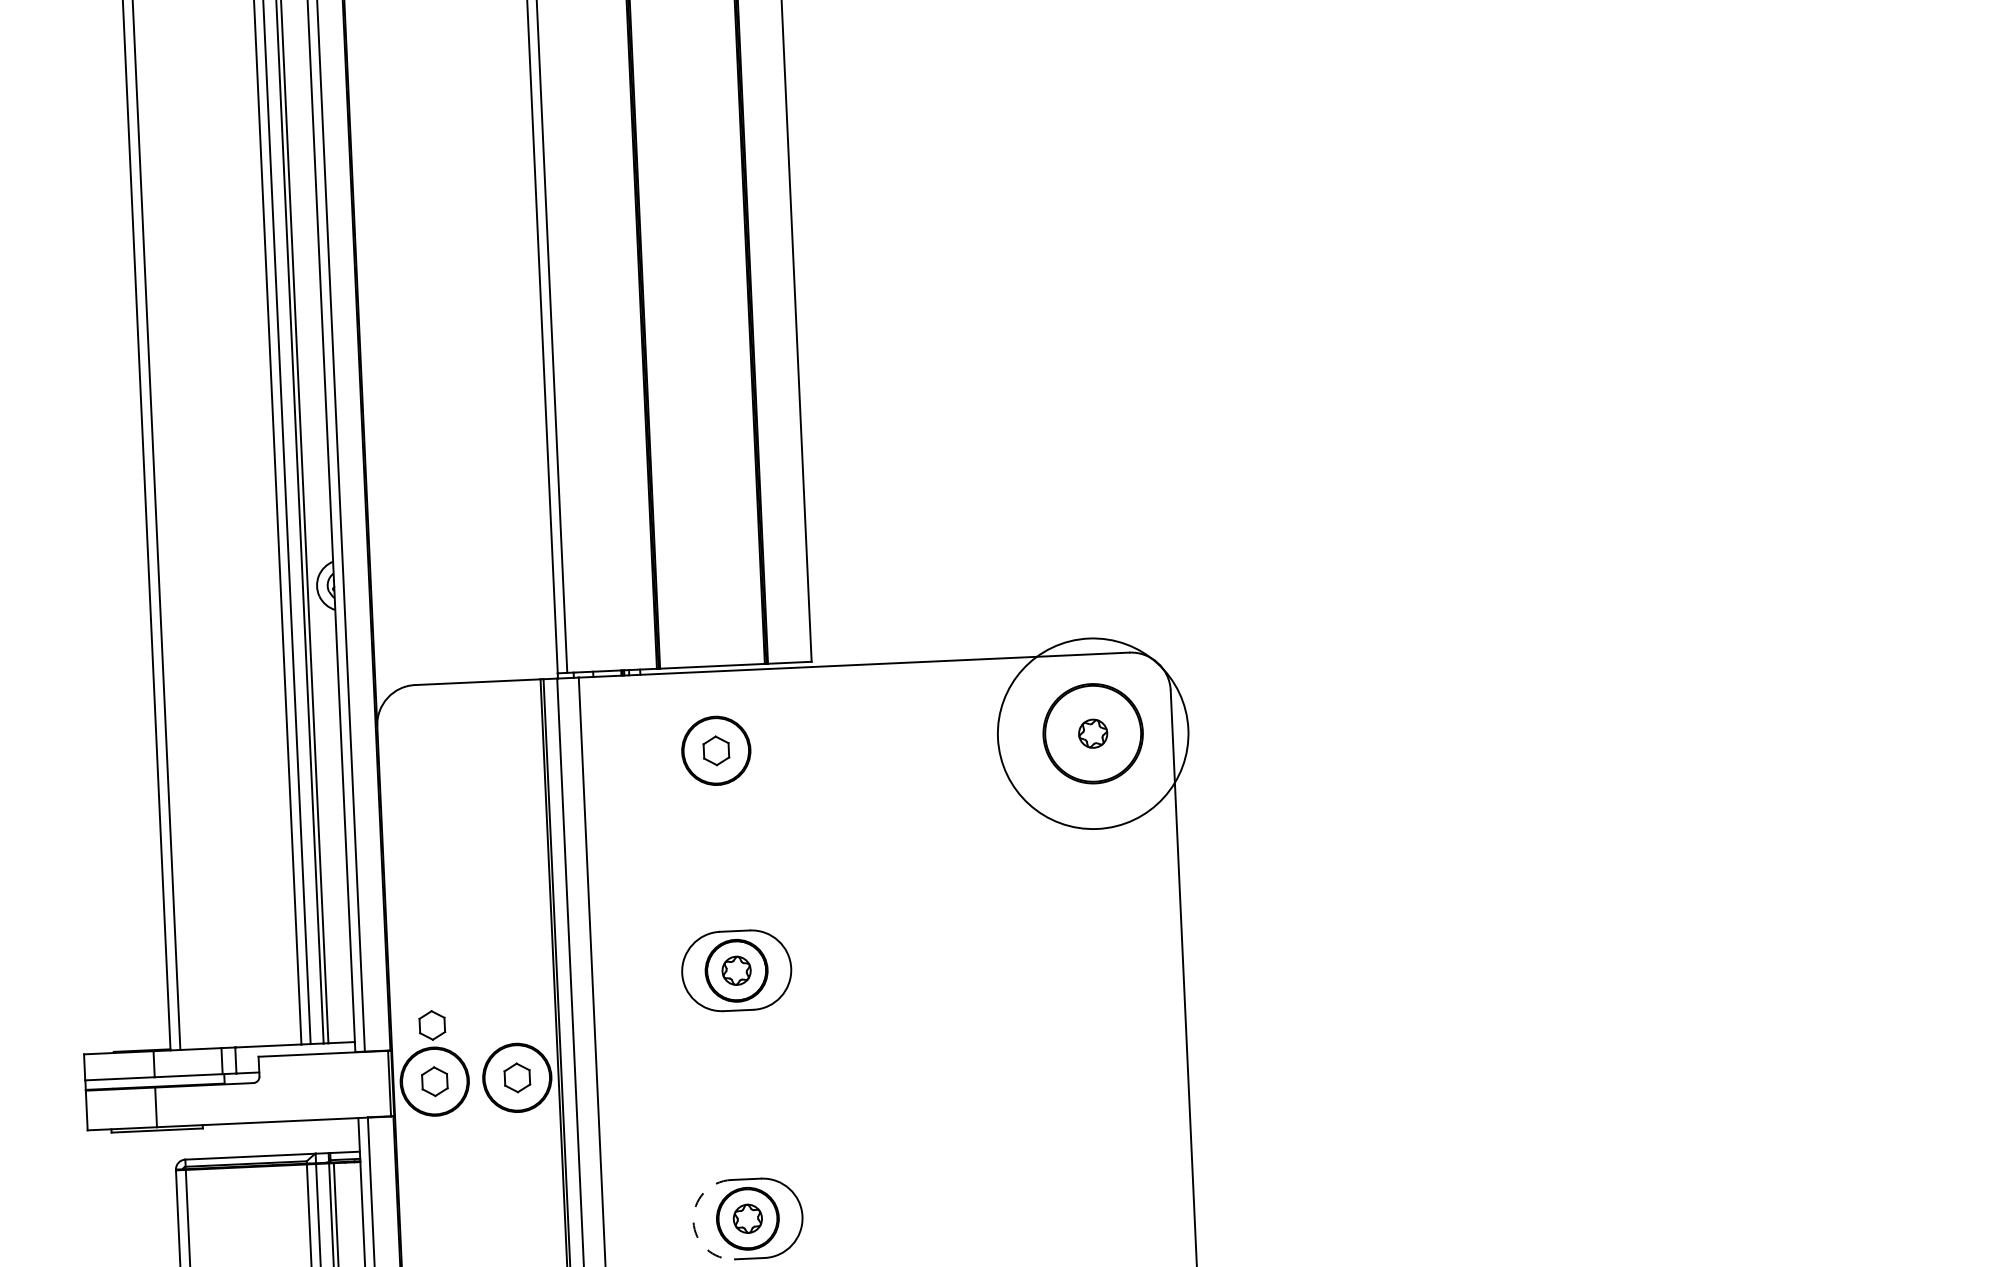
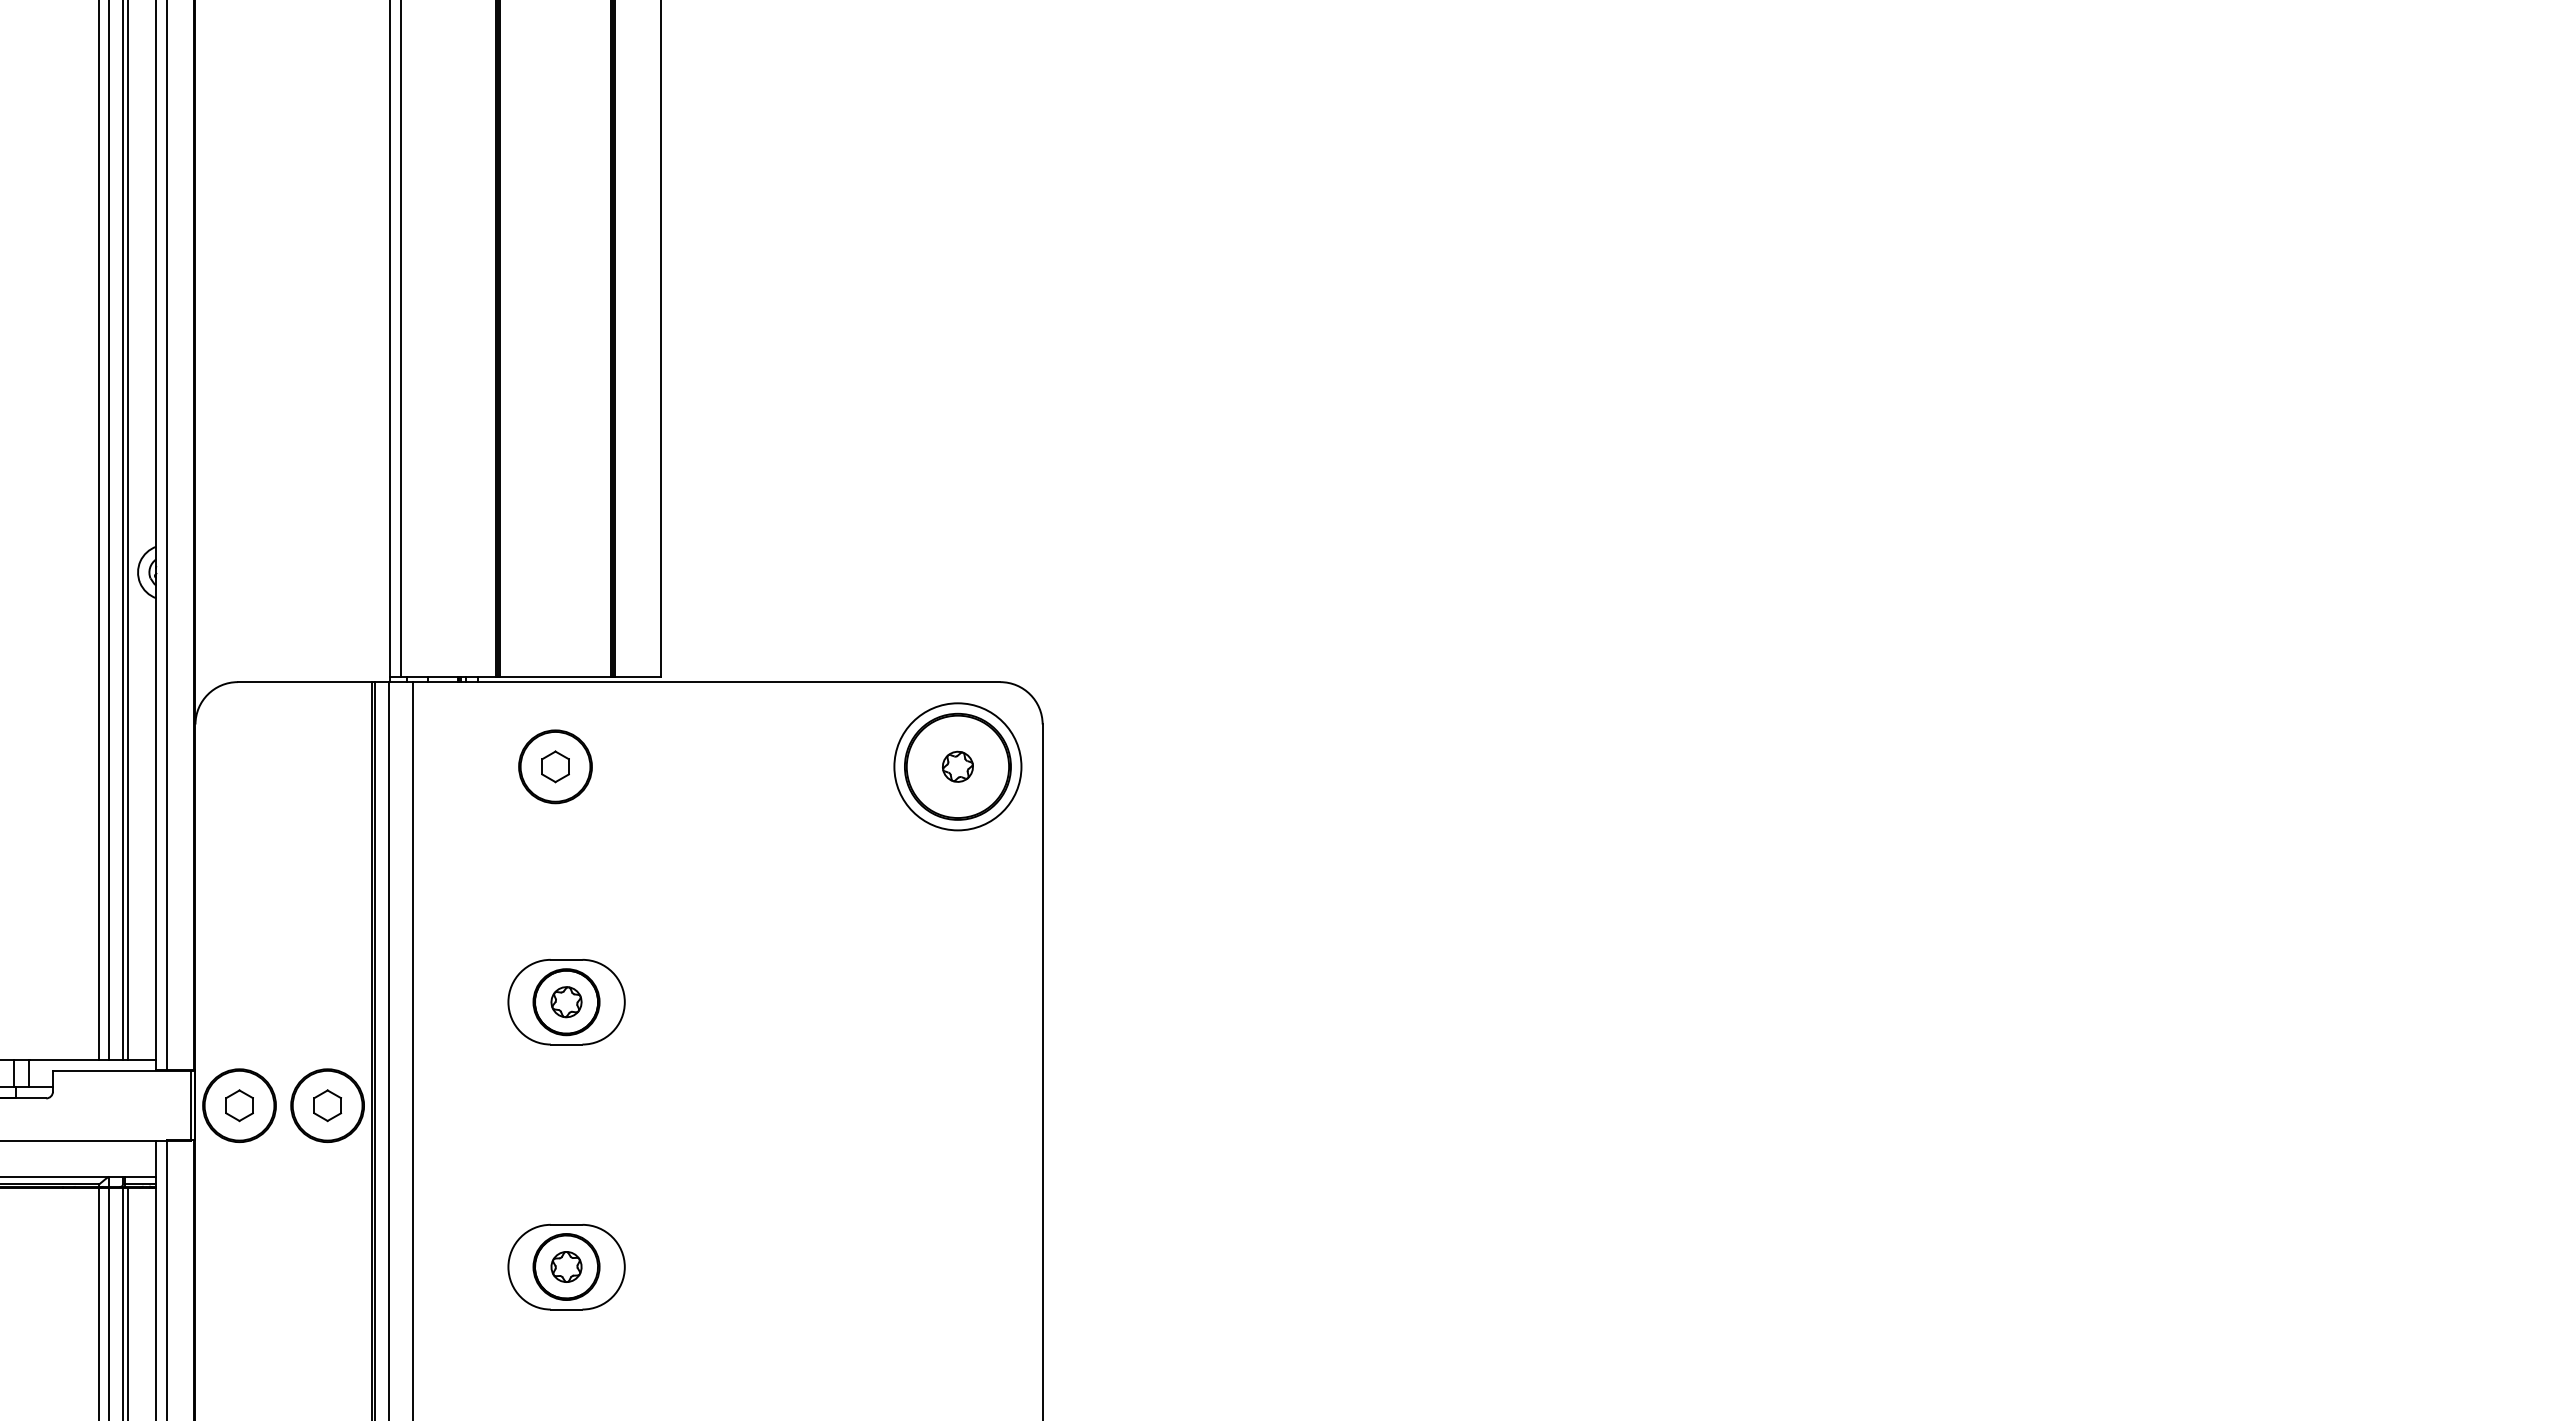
circle: (1092, 733) -> (957, 766), size x0.62
part: (432, 1025) -> (239, 1045), removed
arc: (693, 1221) -> (508, 1267), dashed -> solid

